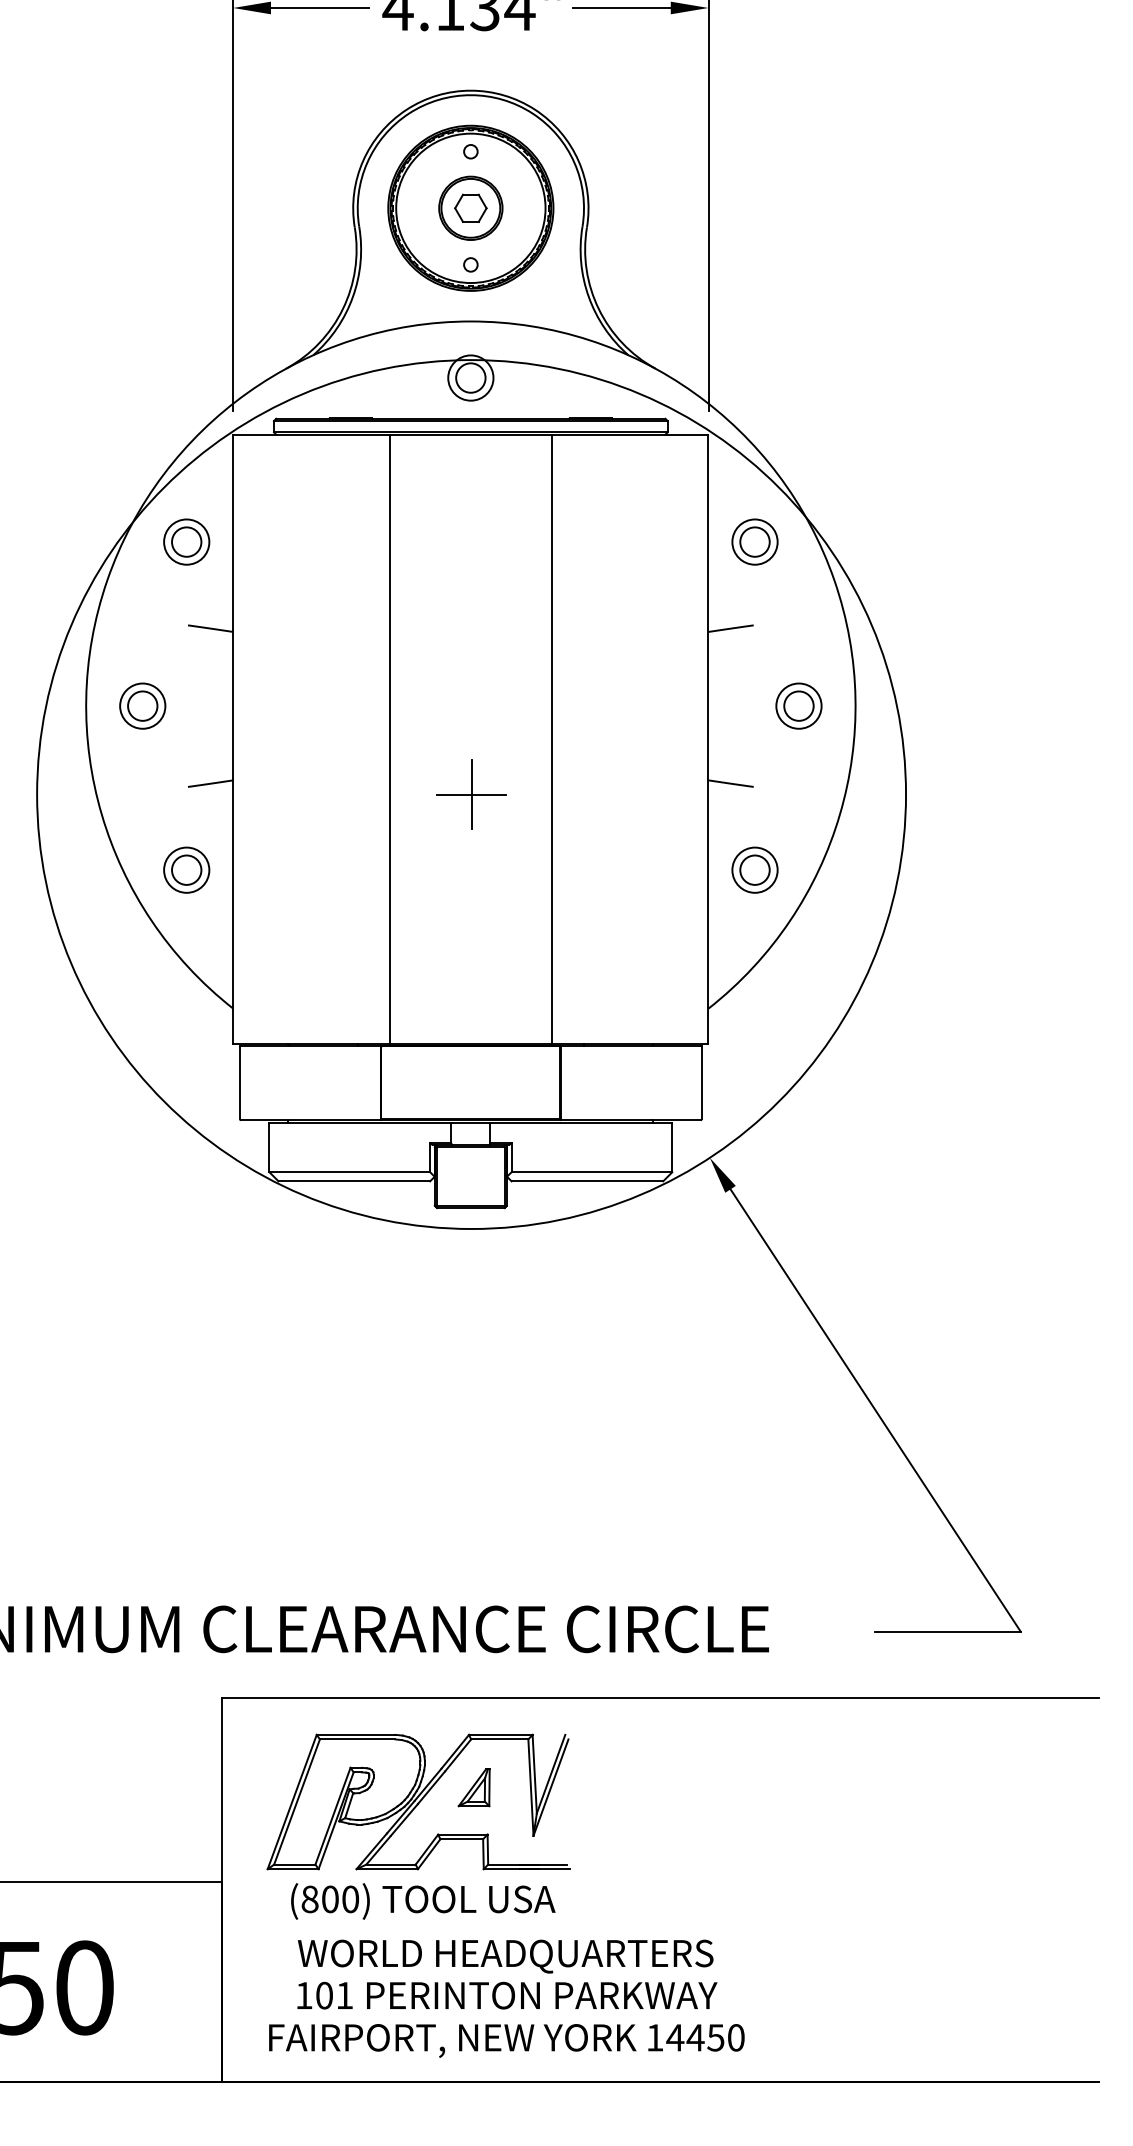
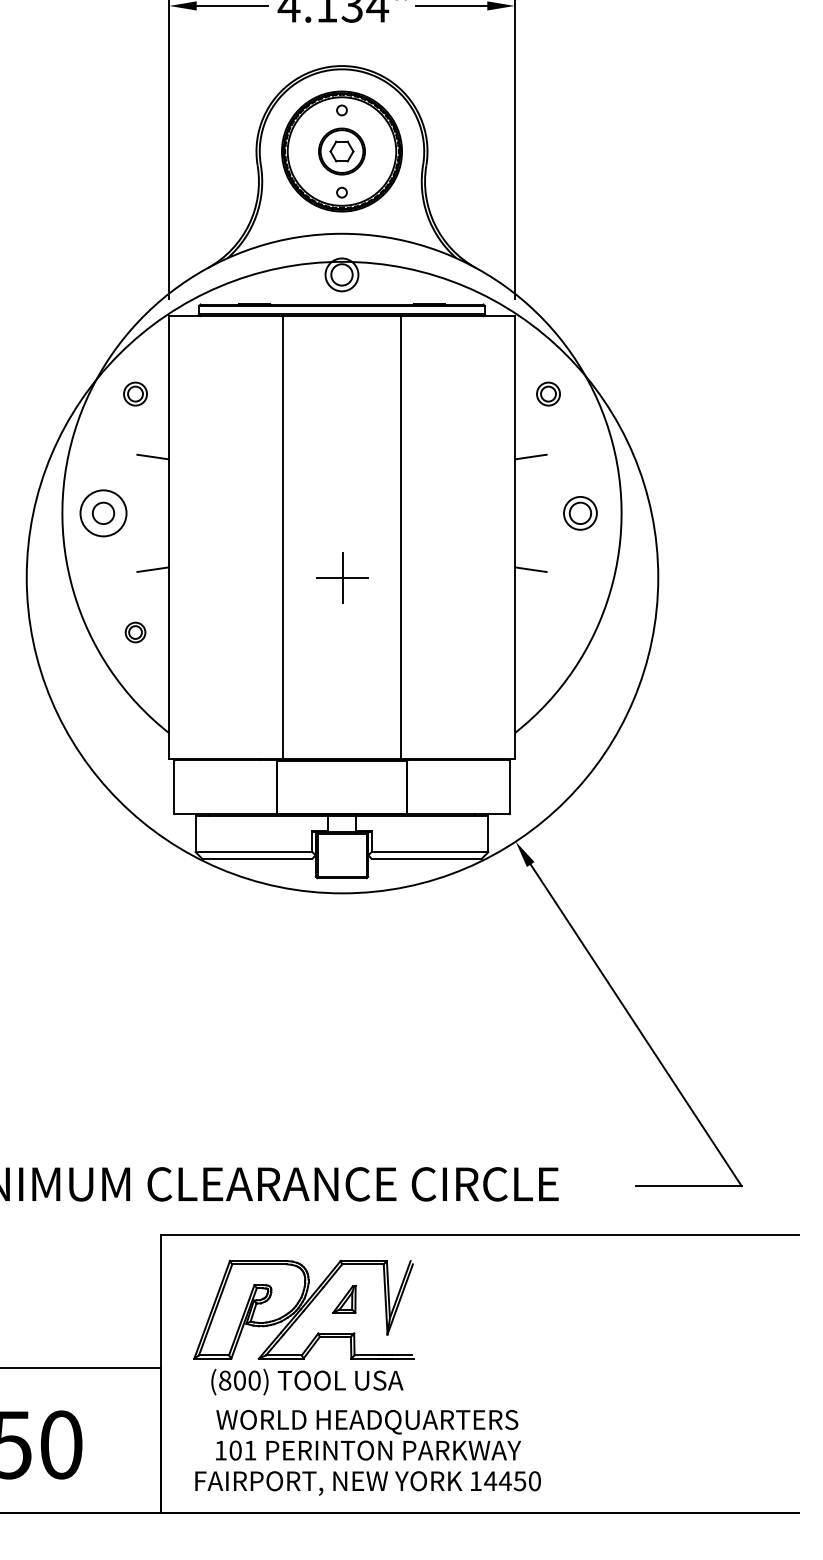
part: (186, 541) -> (135, 393), size x0.7
part: (754, 541) -> (548, 393), size x0.7
circle: (142, 705) -> (103, 512), size x1.4
part: (186, 869) -> (135, 632), size x0.6
part: (754, 869) -> (548, 632), removed

